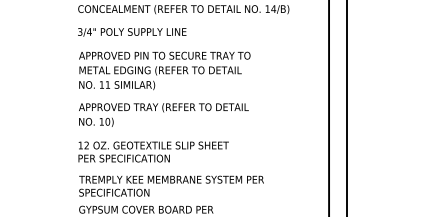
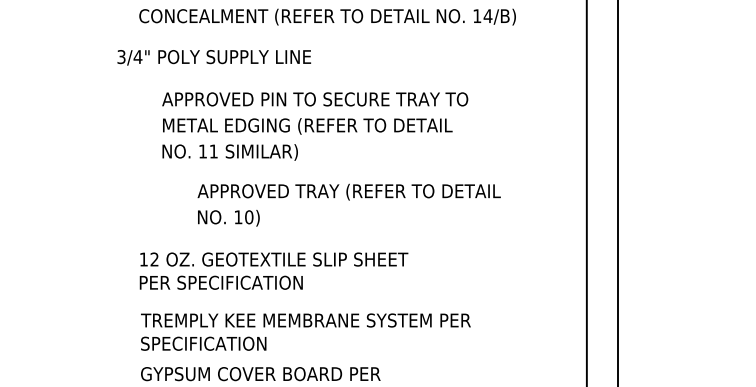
text: (132, 32) -> (214, 57), moved
text: (164, 70) -> (314, 125), moved
text: (163, 114) -> (348, 204), moved

